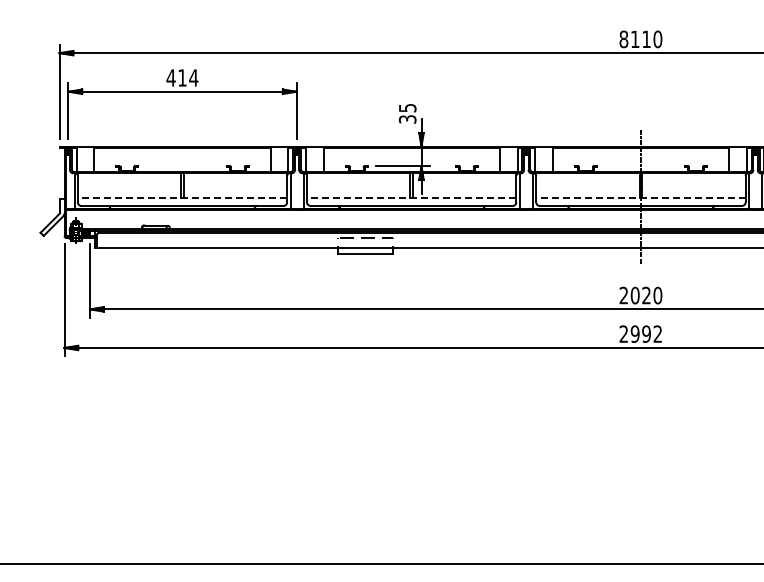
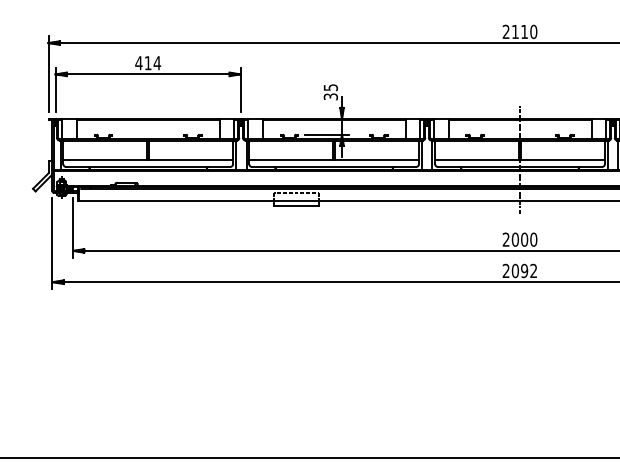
text: (623, 39) -> (505, 32), 8110 -> 2110
line: (182, 197) -> (148, 160), dashed -> solid
line: (411, 197) -> (333, 160), dashed -> solid
line: (640, 197) -> (519, 160), dashed -> solid
text: (646, 295) -> (524, 239), 2020 -> 2000
text: (634, 333) -> (514, 270), 2992 -> 2092

